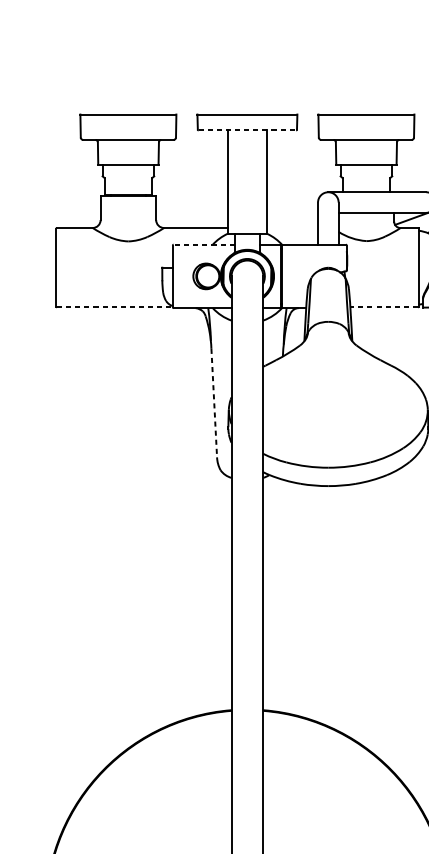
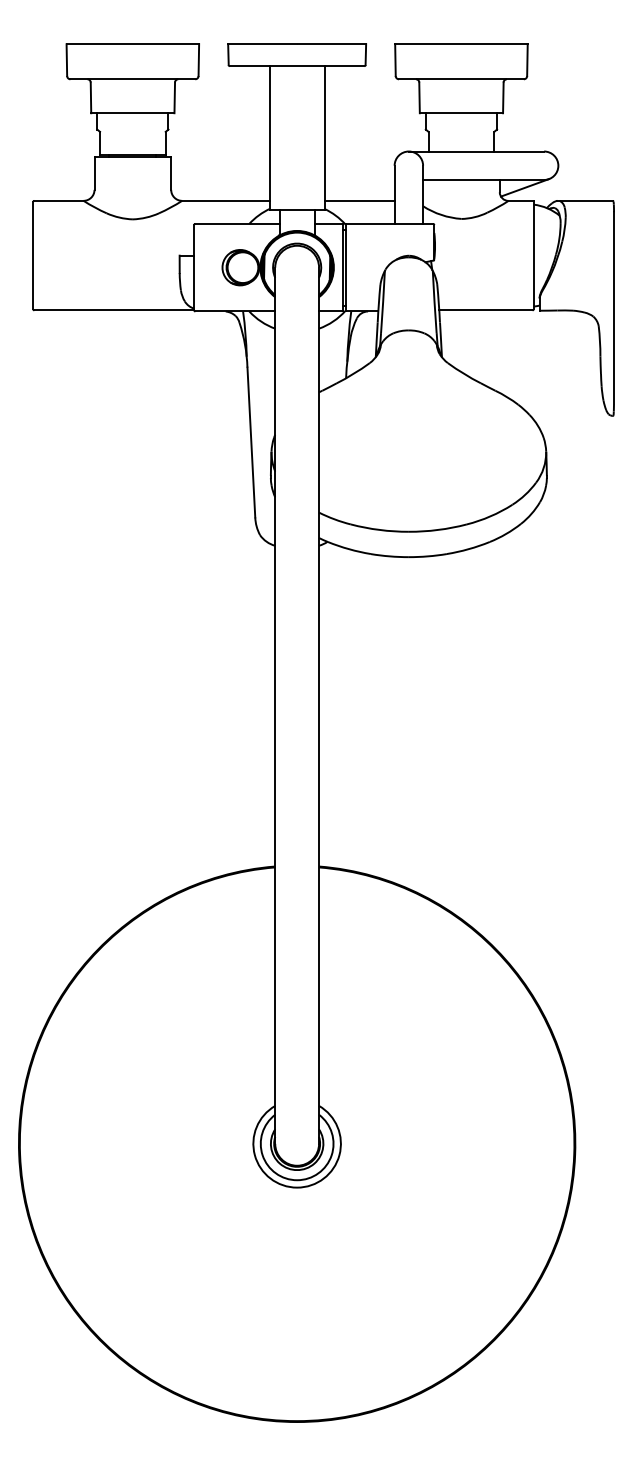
line: (247, 130) -> (297, 66), dashed -> solid
line: (292, 227) -> (359, 200), added
line: (203, 244) -> (236, 223), dashed -> solid
line: (115, 307) -> (114, 310), dashed -> solid
line: (383, 307) -> (485, 310), dashed -> solid
line: (214, 403) -> (251, 442), dashed -> solid

